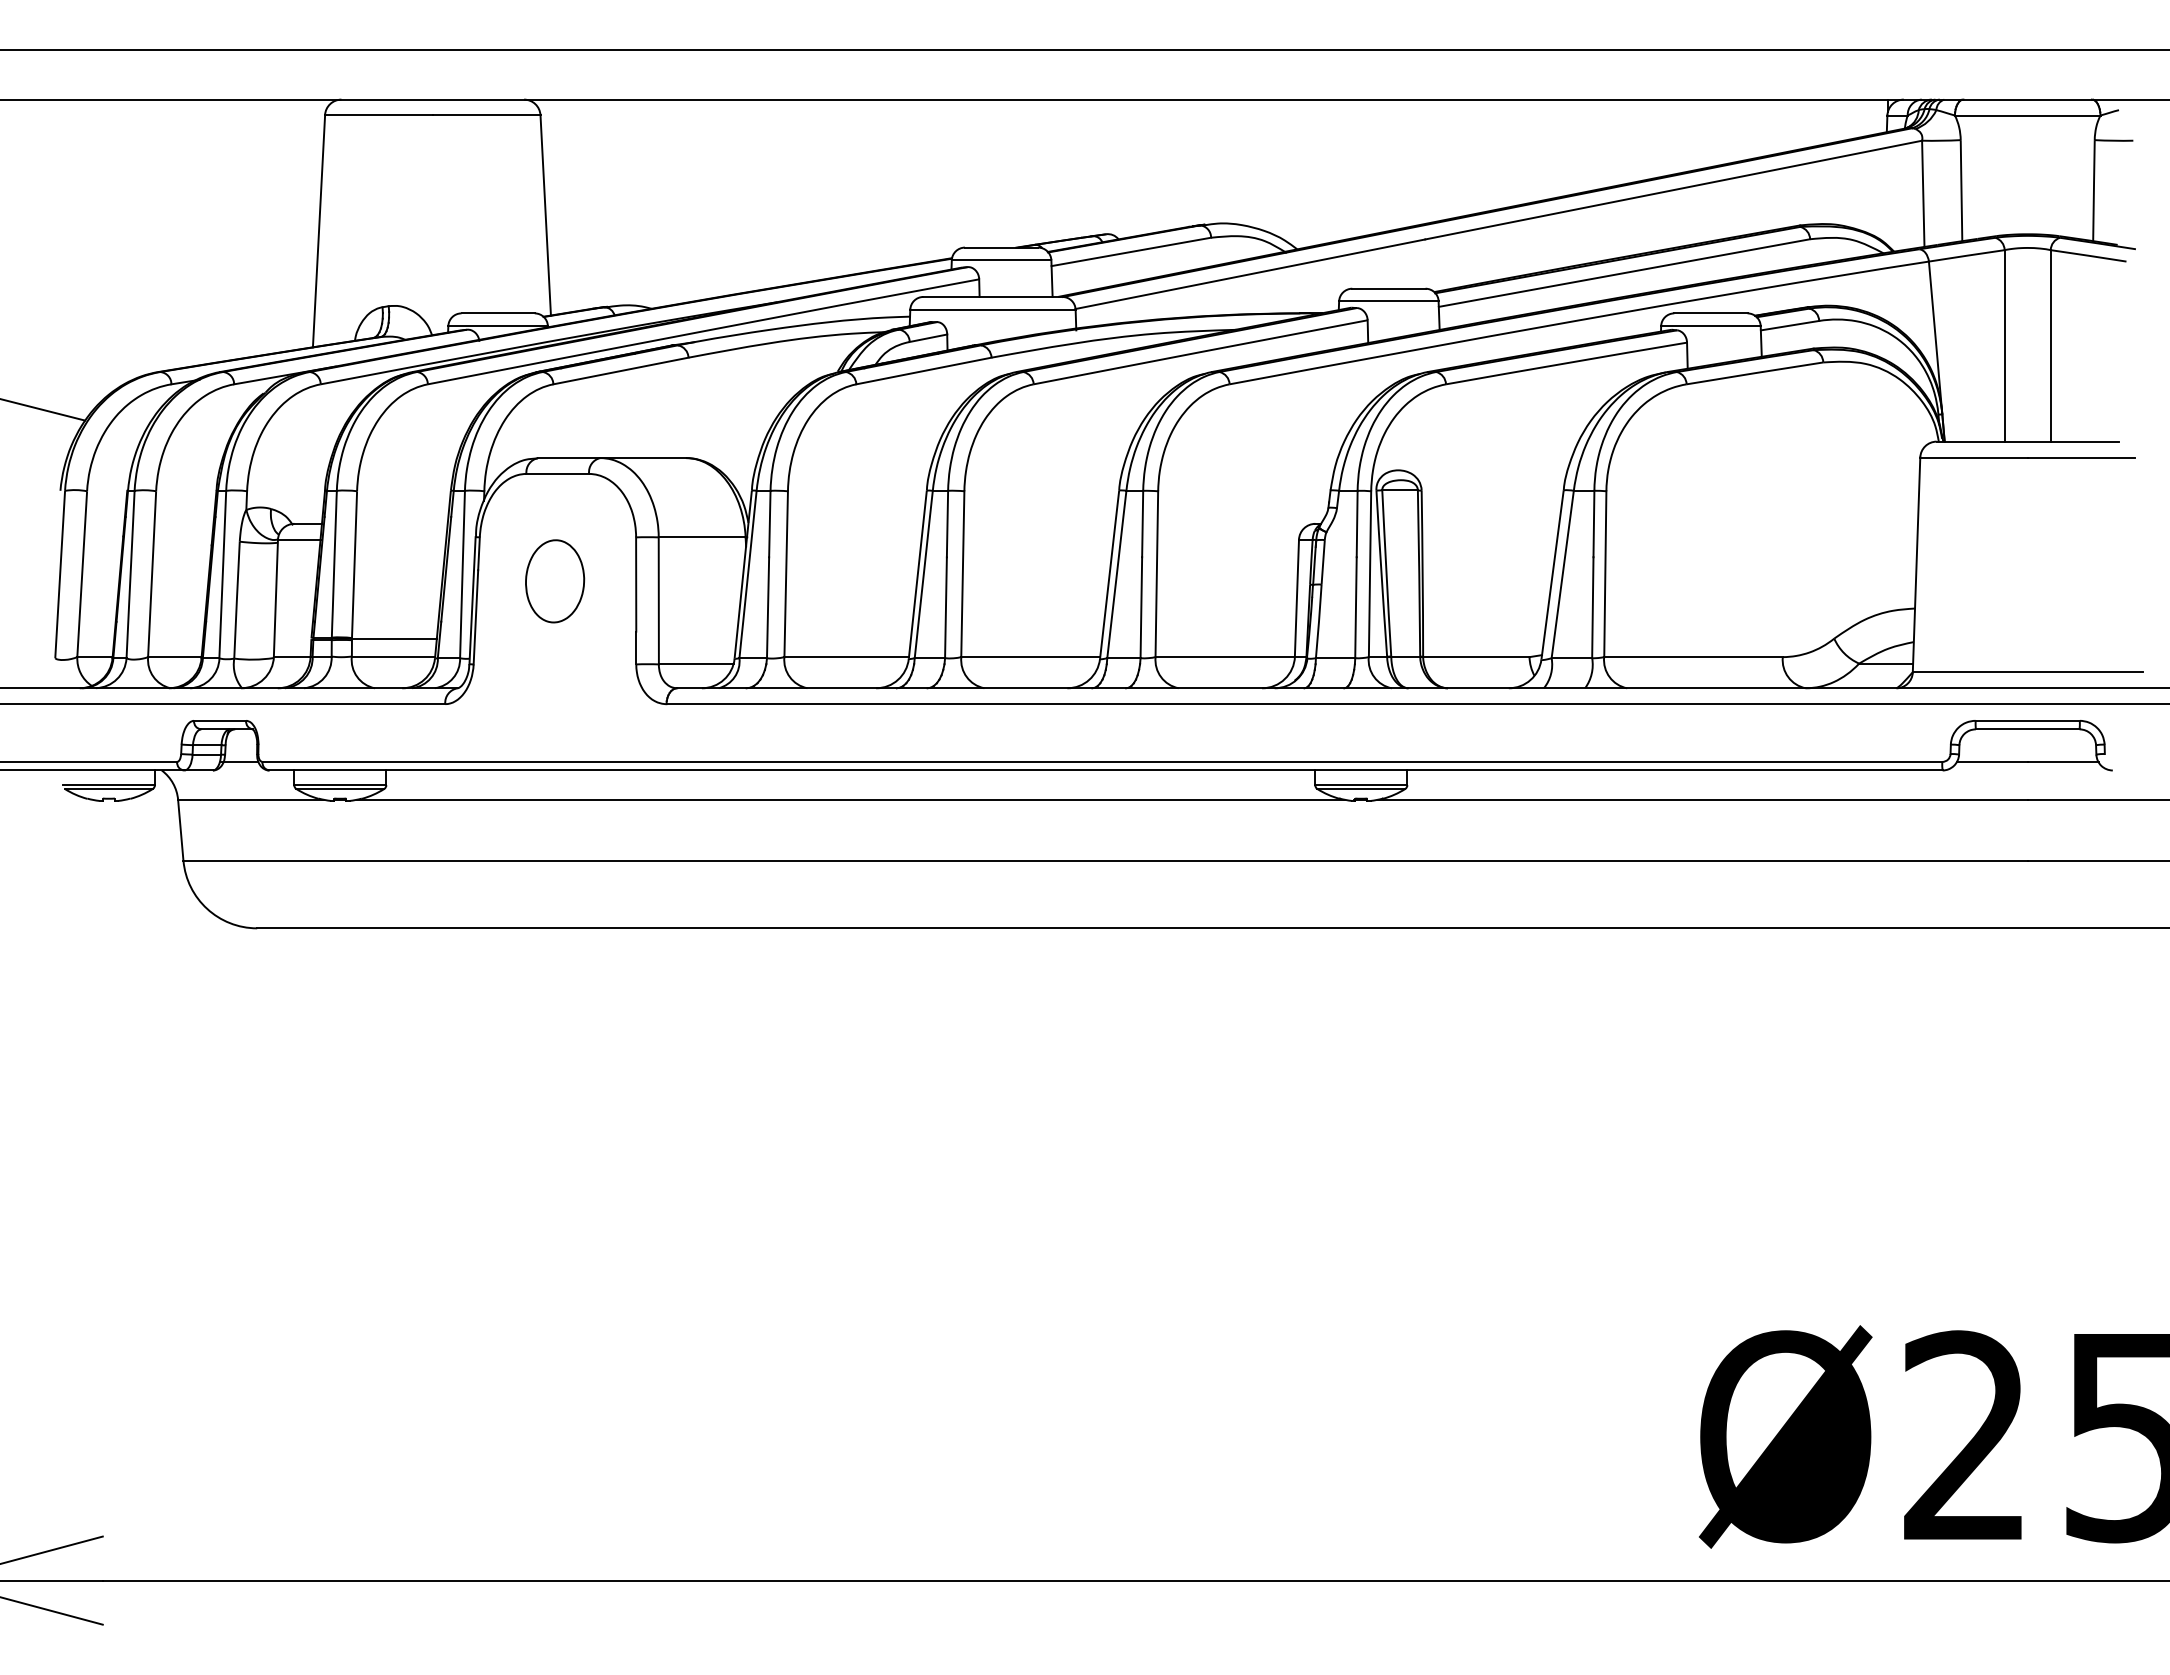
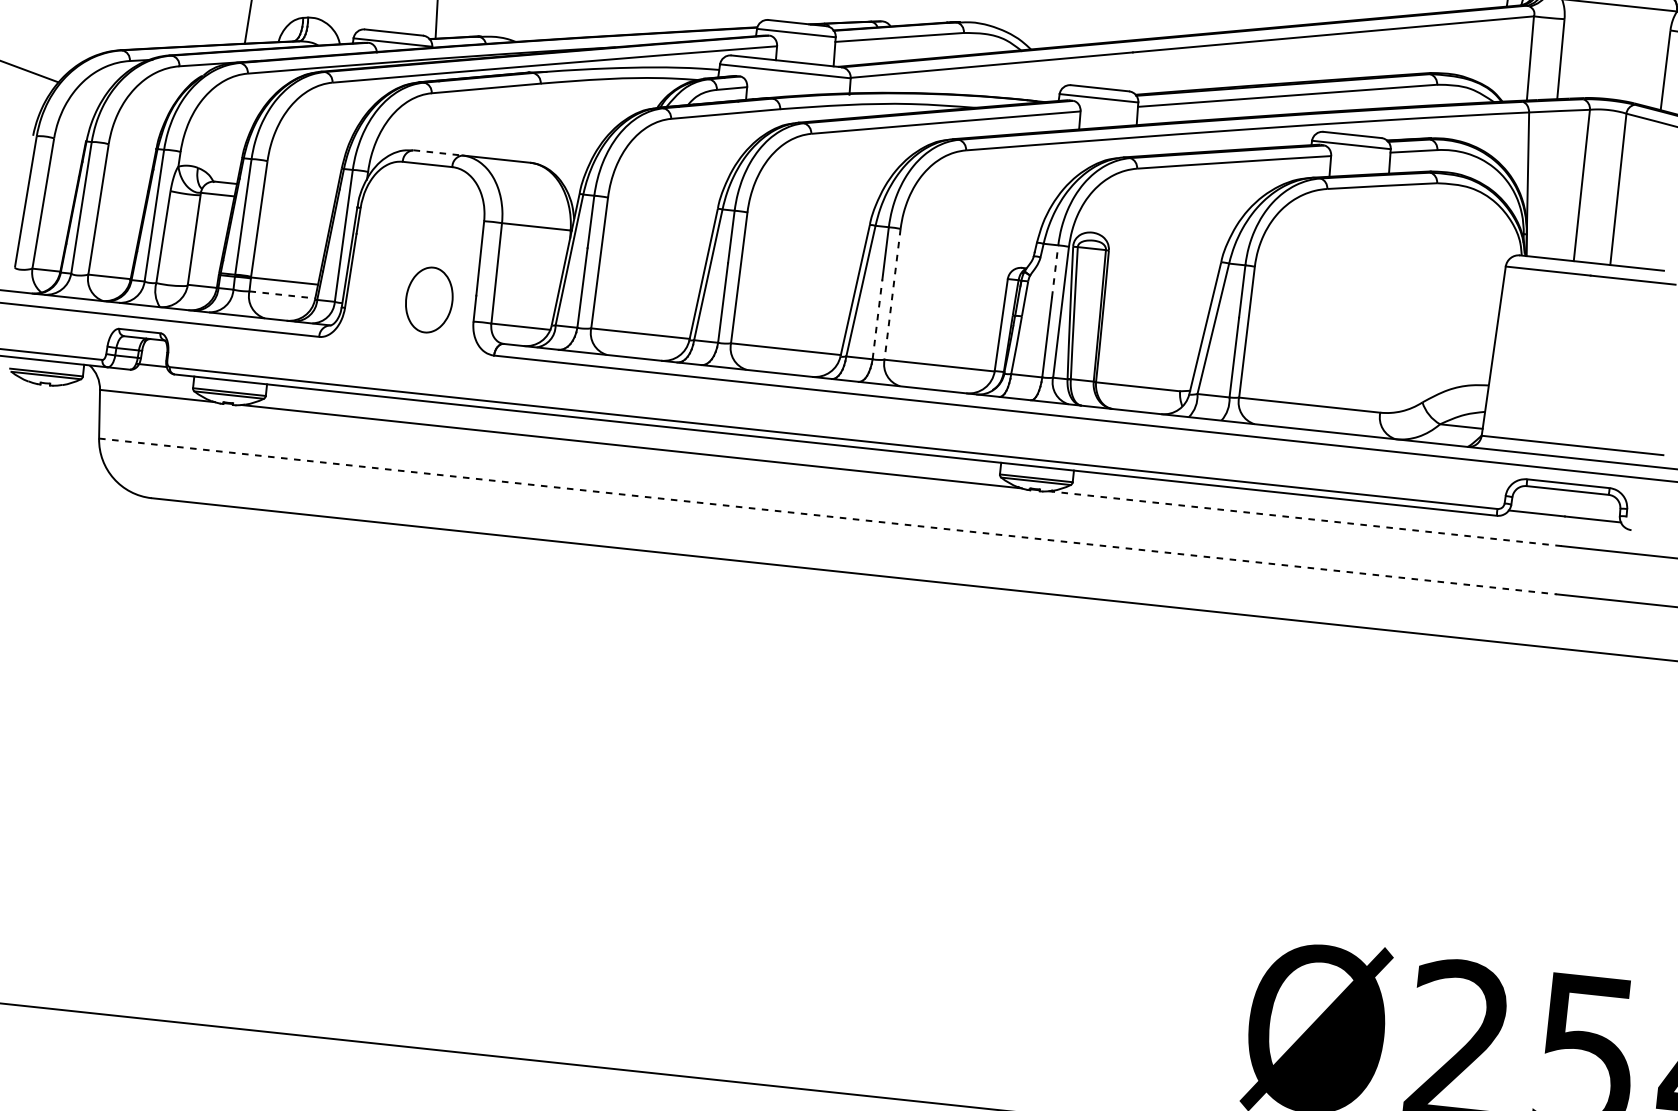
line: (569, 458) -> (438, 153), solid -> dashed
line: (1357, 523) -> (1055, 271), solid -> dashed
line: (1156, 574) -> (892, 294), solid -> dashed
part: (555, 581) -> (429, 300), moved
line: (1141, 607) -> (877, 319), solid -> dashed
line: (393, 656) -> (282, 294), solid -> dashed
line: (1702, 799) -> (1304, 518), solid -> dashed
line: (1106, 860) -> (828, 516), solid -> dashed

